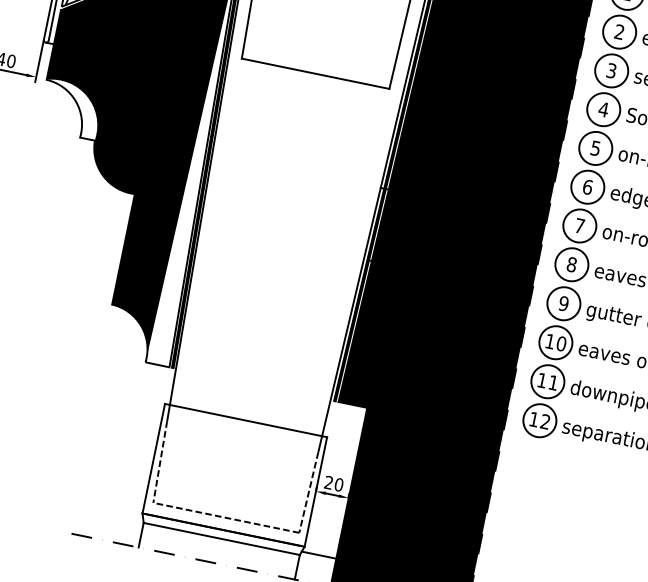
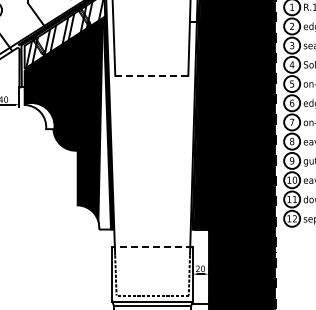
line: (315, 72) -> (151, 75), solid -> dashed
line: (245, 420) -> (152, 247), solid -> dashed

